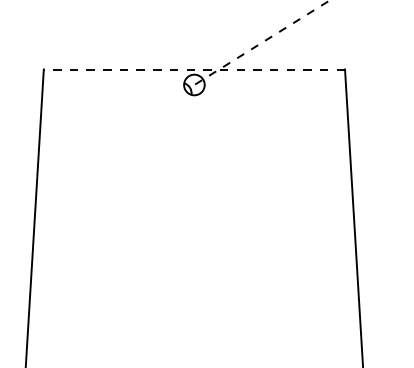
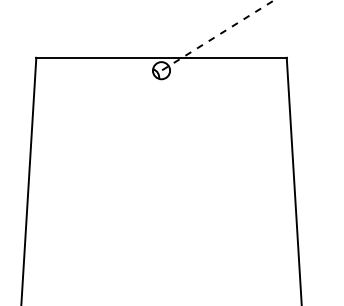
line: (194, 69) -> (161, 57), dashed -> solid

